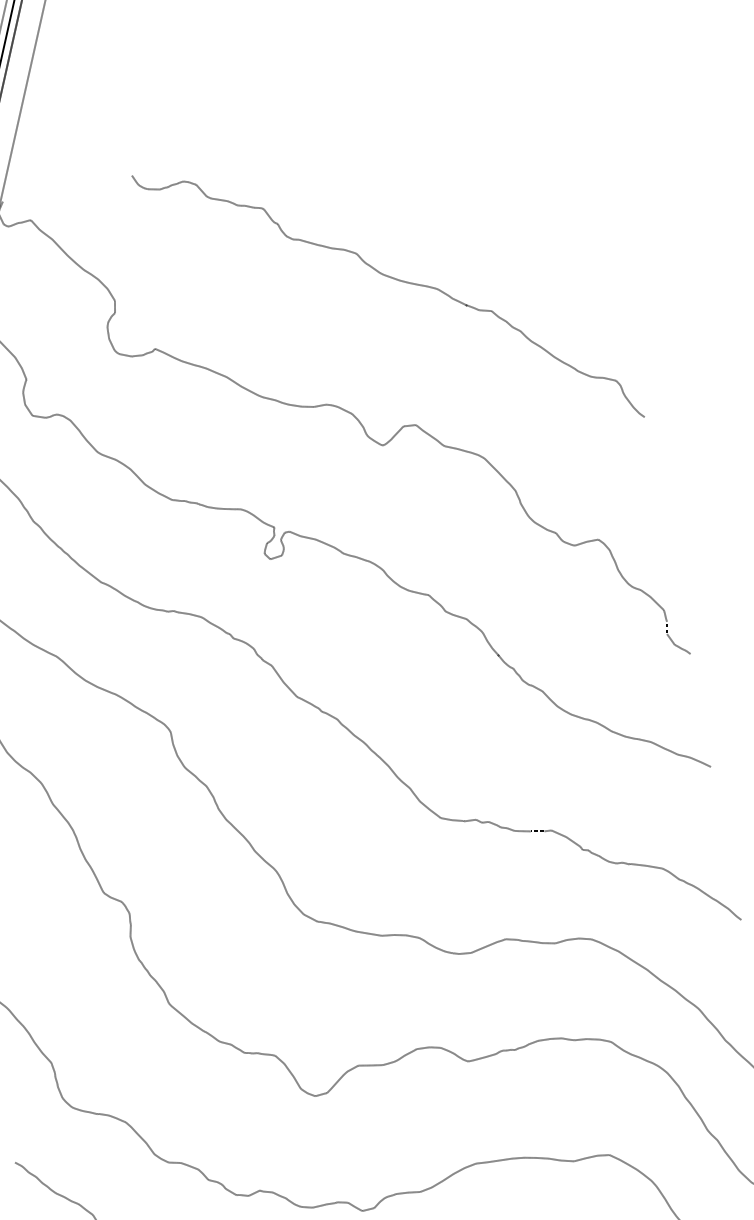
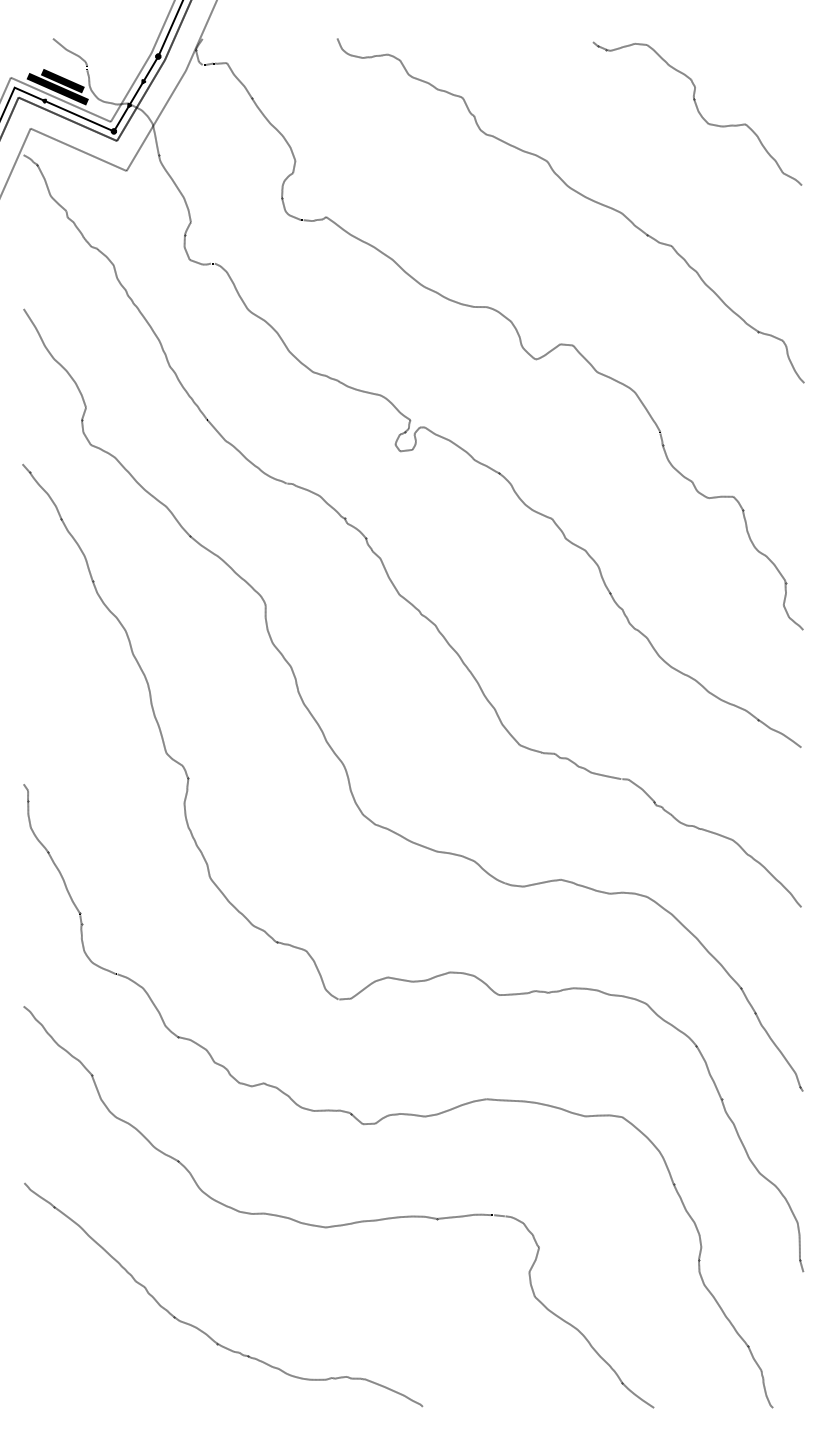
curve: (492, 178) -> (698, 113), added

